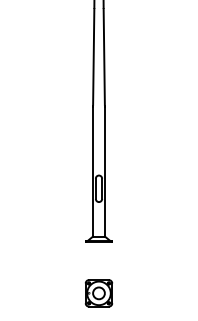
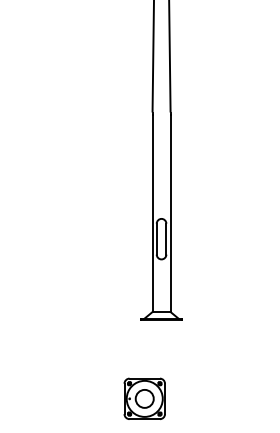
part: (98, 293) -> (144, 399), moved

